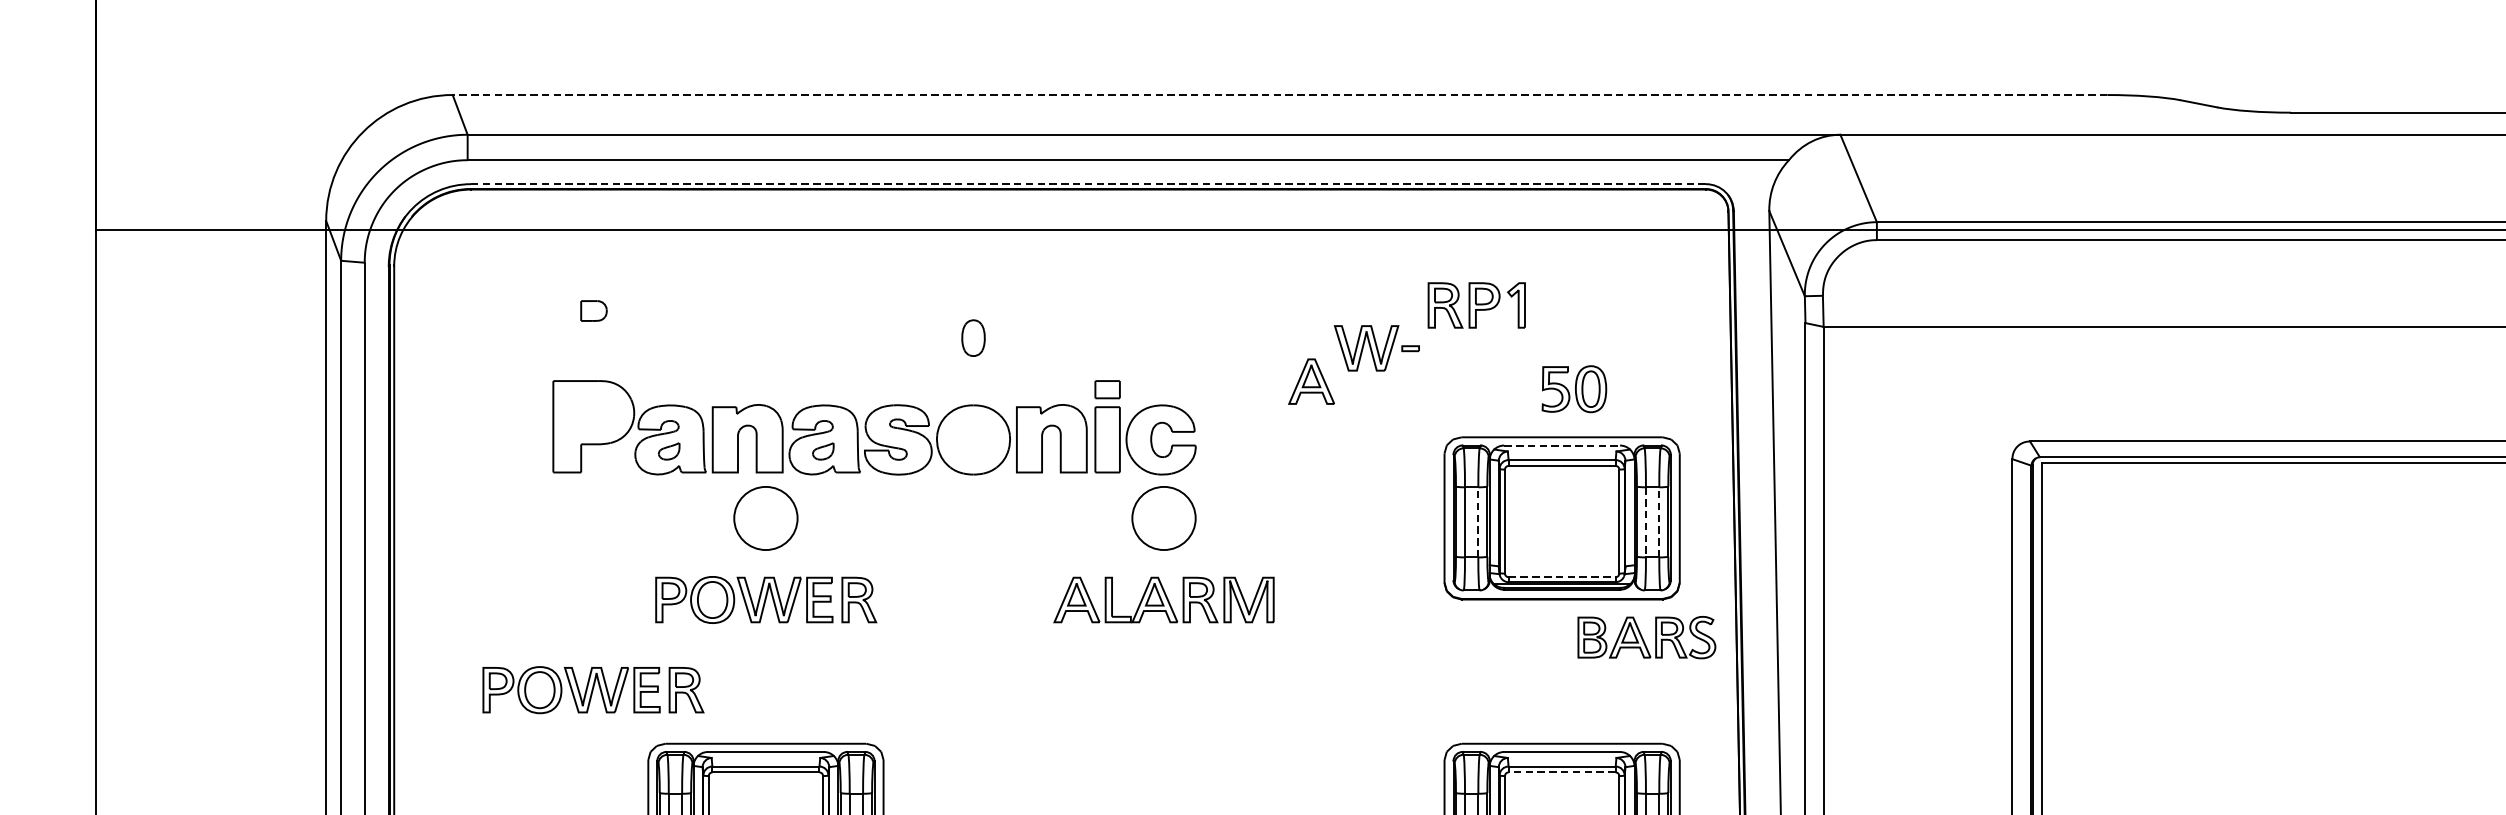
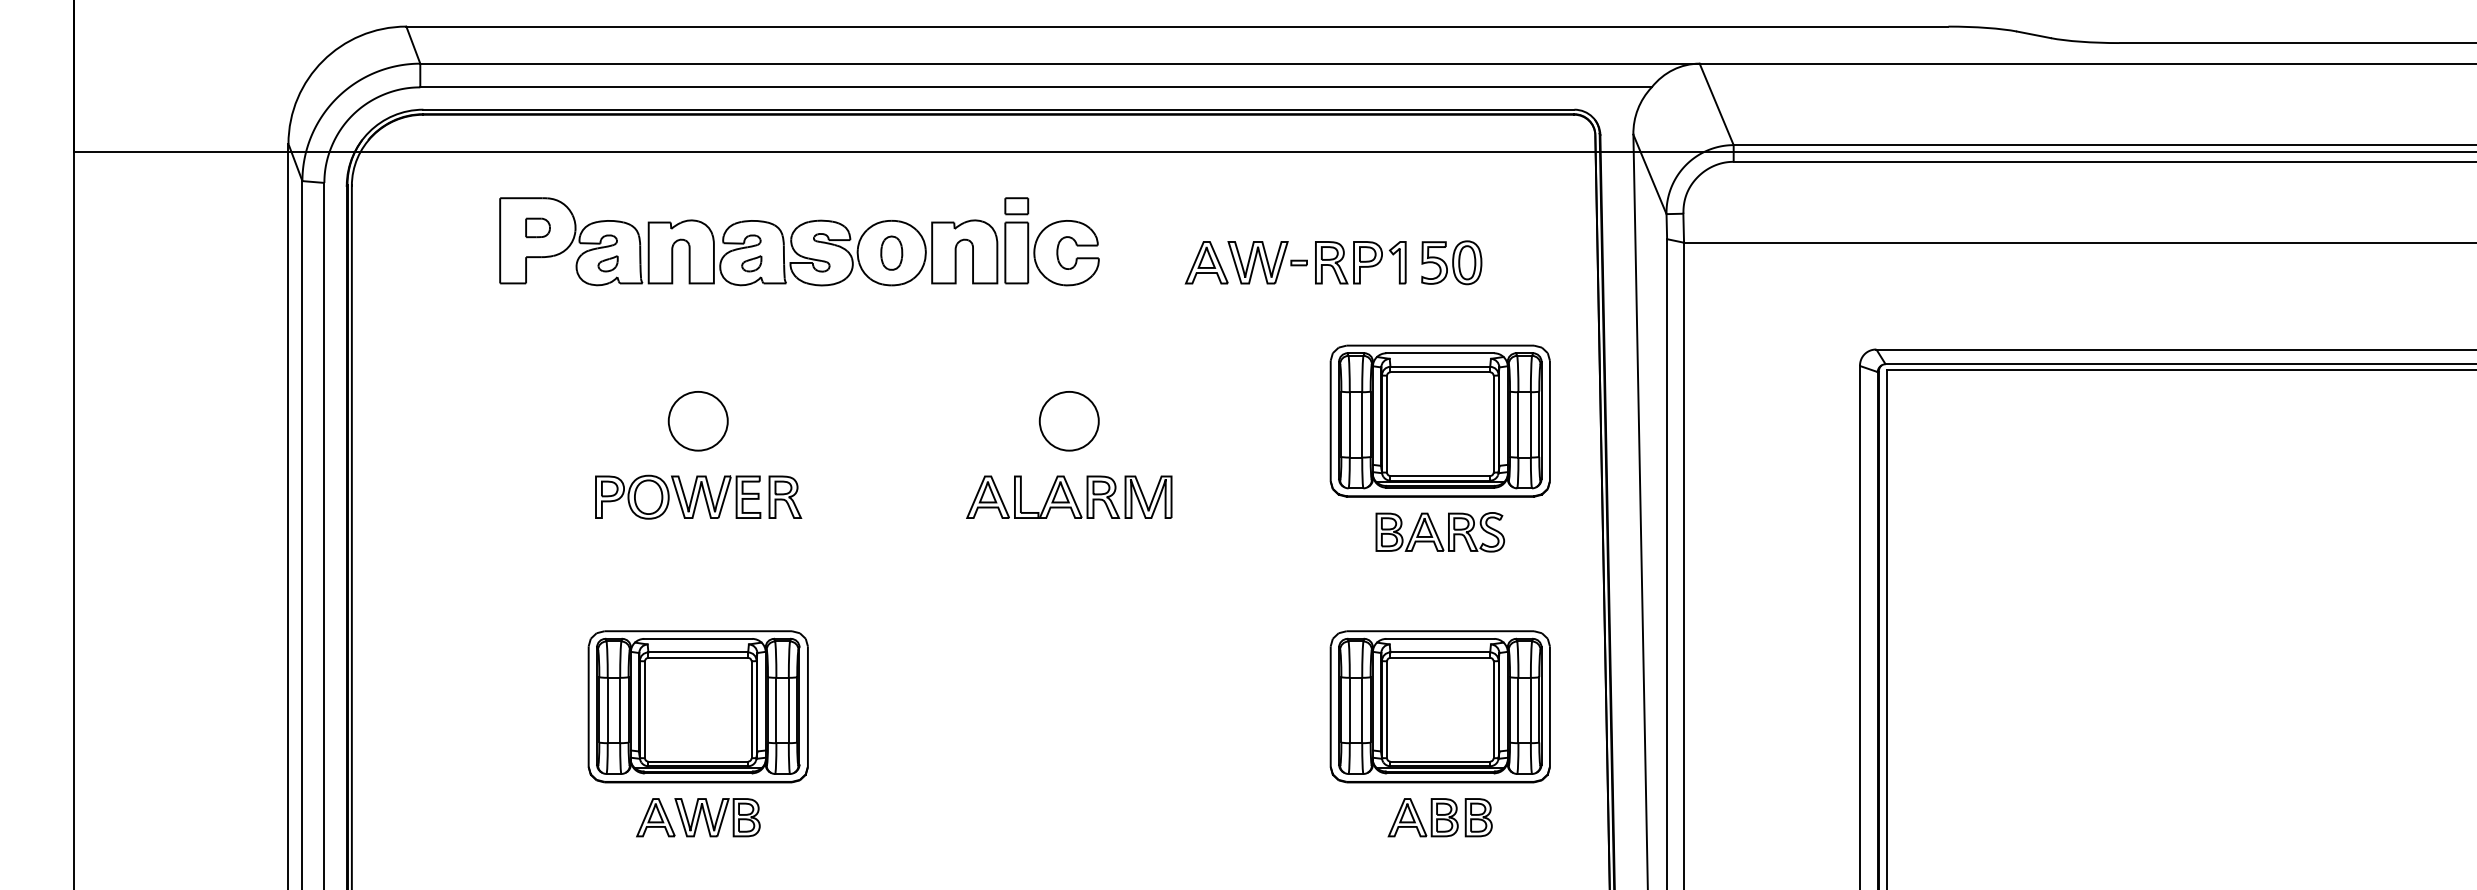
line: (1279, 94) -> (1176, 26), dashed -> solid
line: (1088, 183) -> (998, 109), dashed -> solid
part: (1476, 305) -> (1360, 262), moved
part: (1311, 381) -> (1206, 262), moved
part: (1574, 388) -> (1451, 262), moved
part: (874, 427) -> (799, 241), moved
line: (1562, 445) -> (1440, 353), dashed -> solid
line: (1478, 521) -> (1362, 424), dashed -> solid
line: (1646, 521) -> (1518, 424), dashed -> solid
line: (1658, 521) -> (1530, 424), dashed -> solid
line: (1562, 576) -> (1440, 475), dashed -> solid
part: (1647, 637) -> (1440, 532), moved
part: (593, 689) -> (537, 580), removed
line: (1562, 771) -> (1440, 657), dashed -> solid

